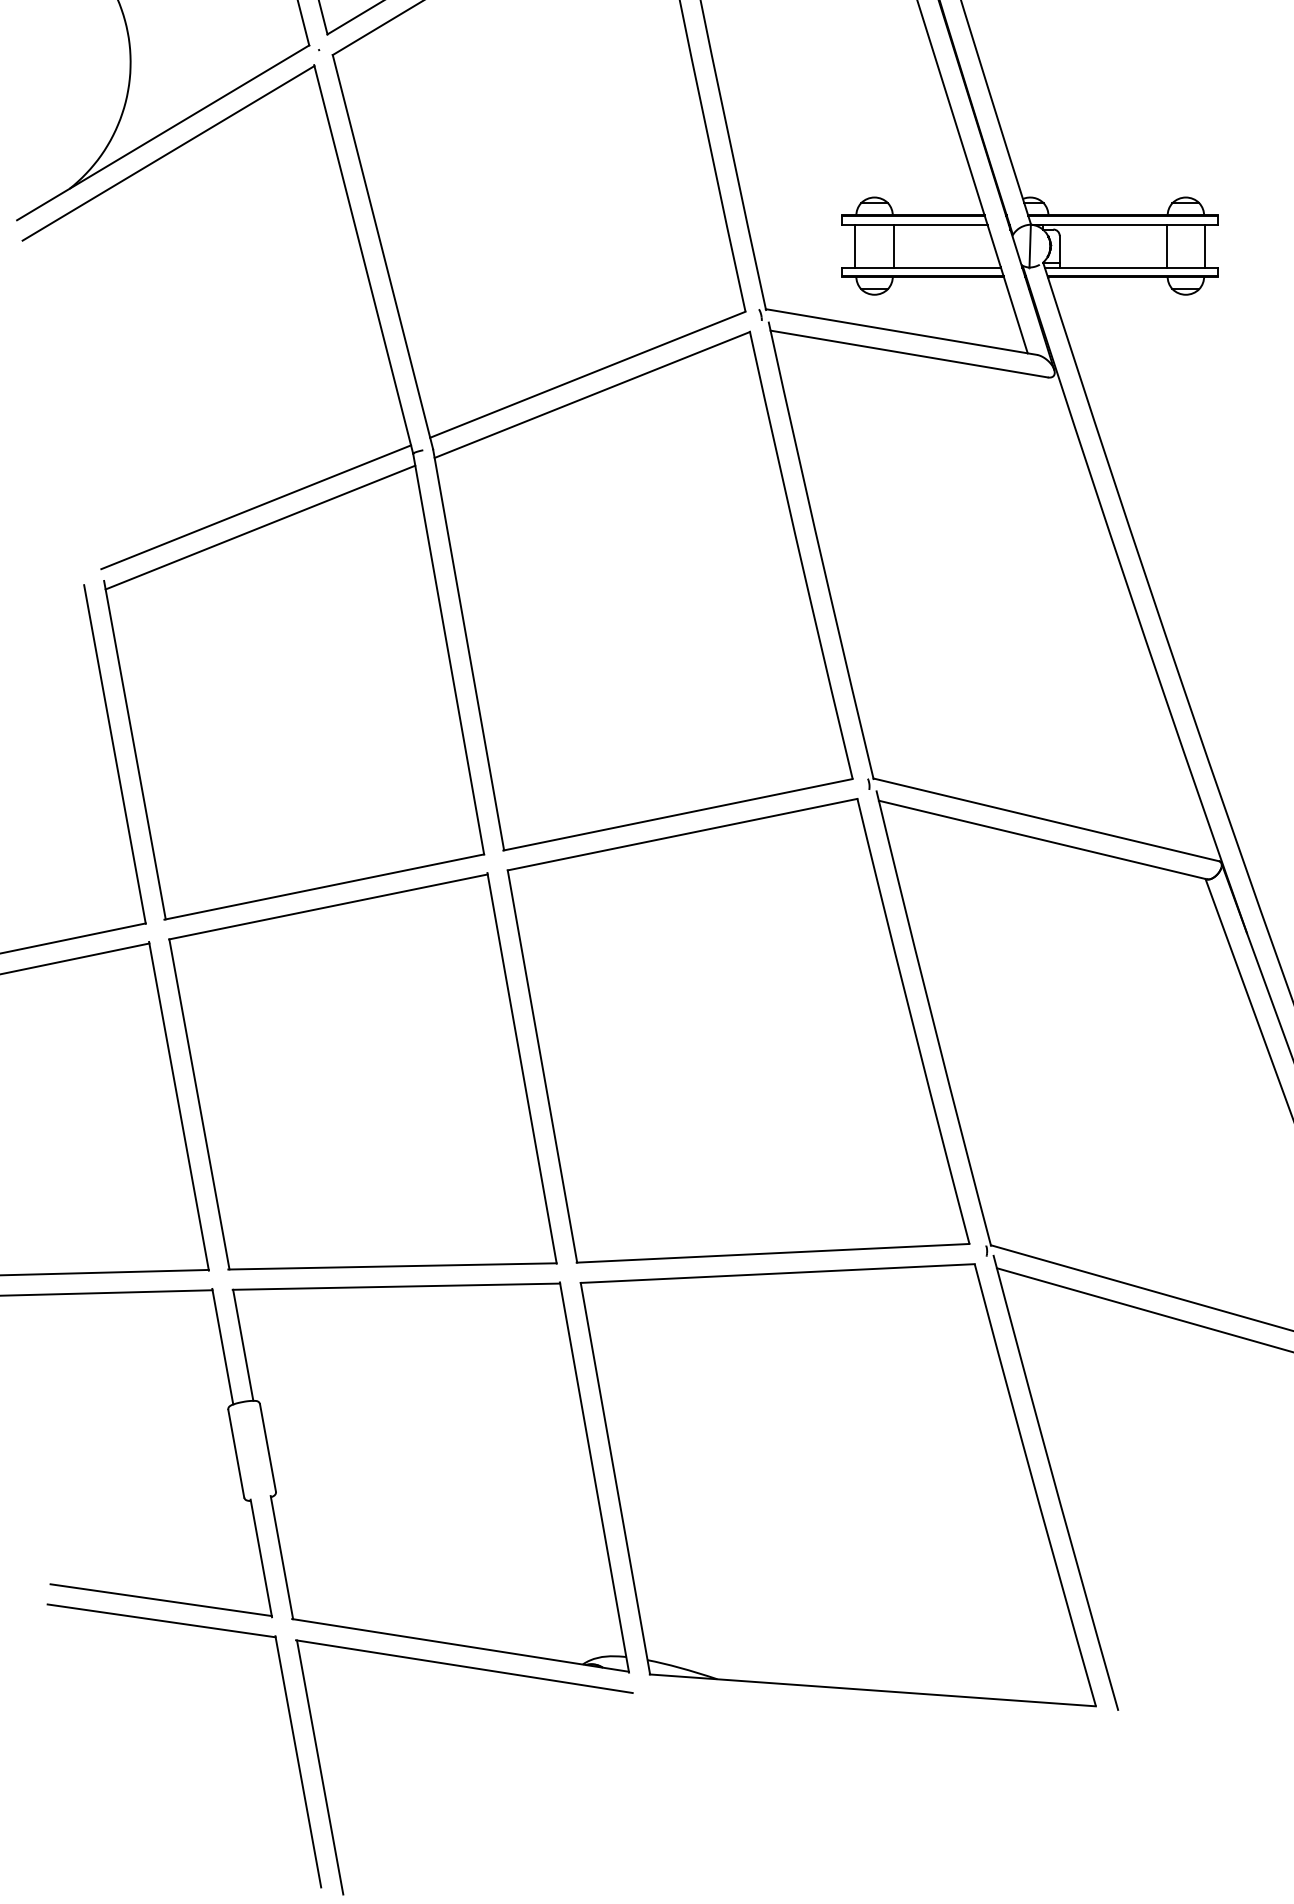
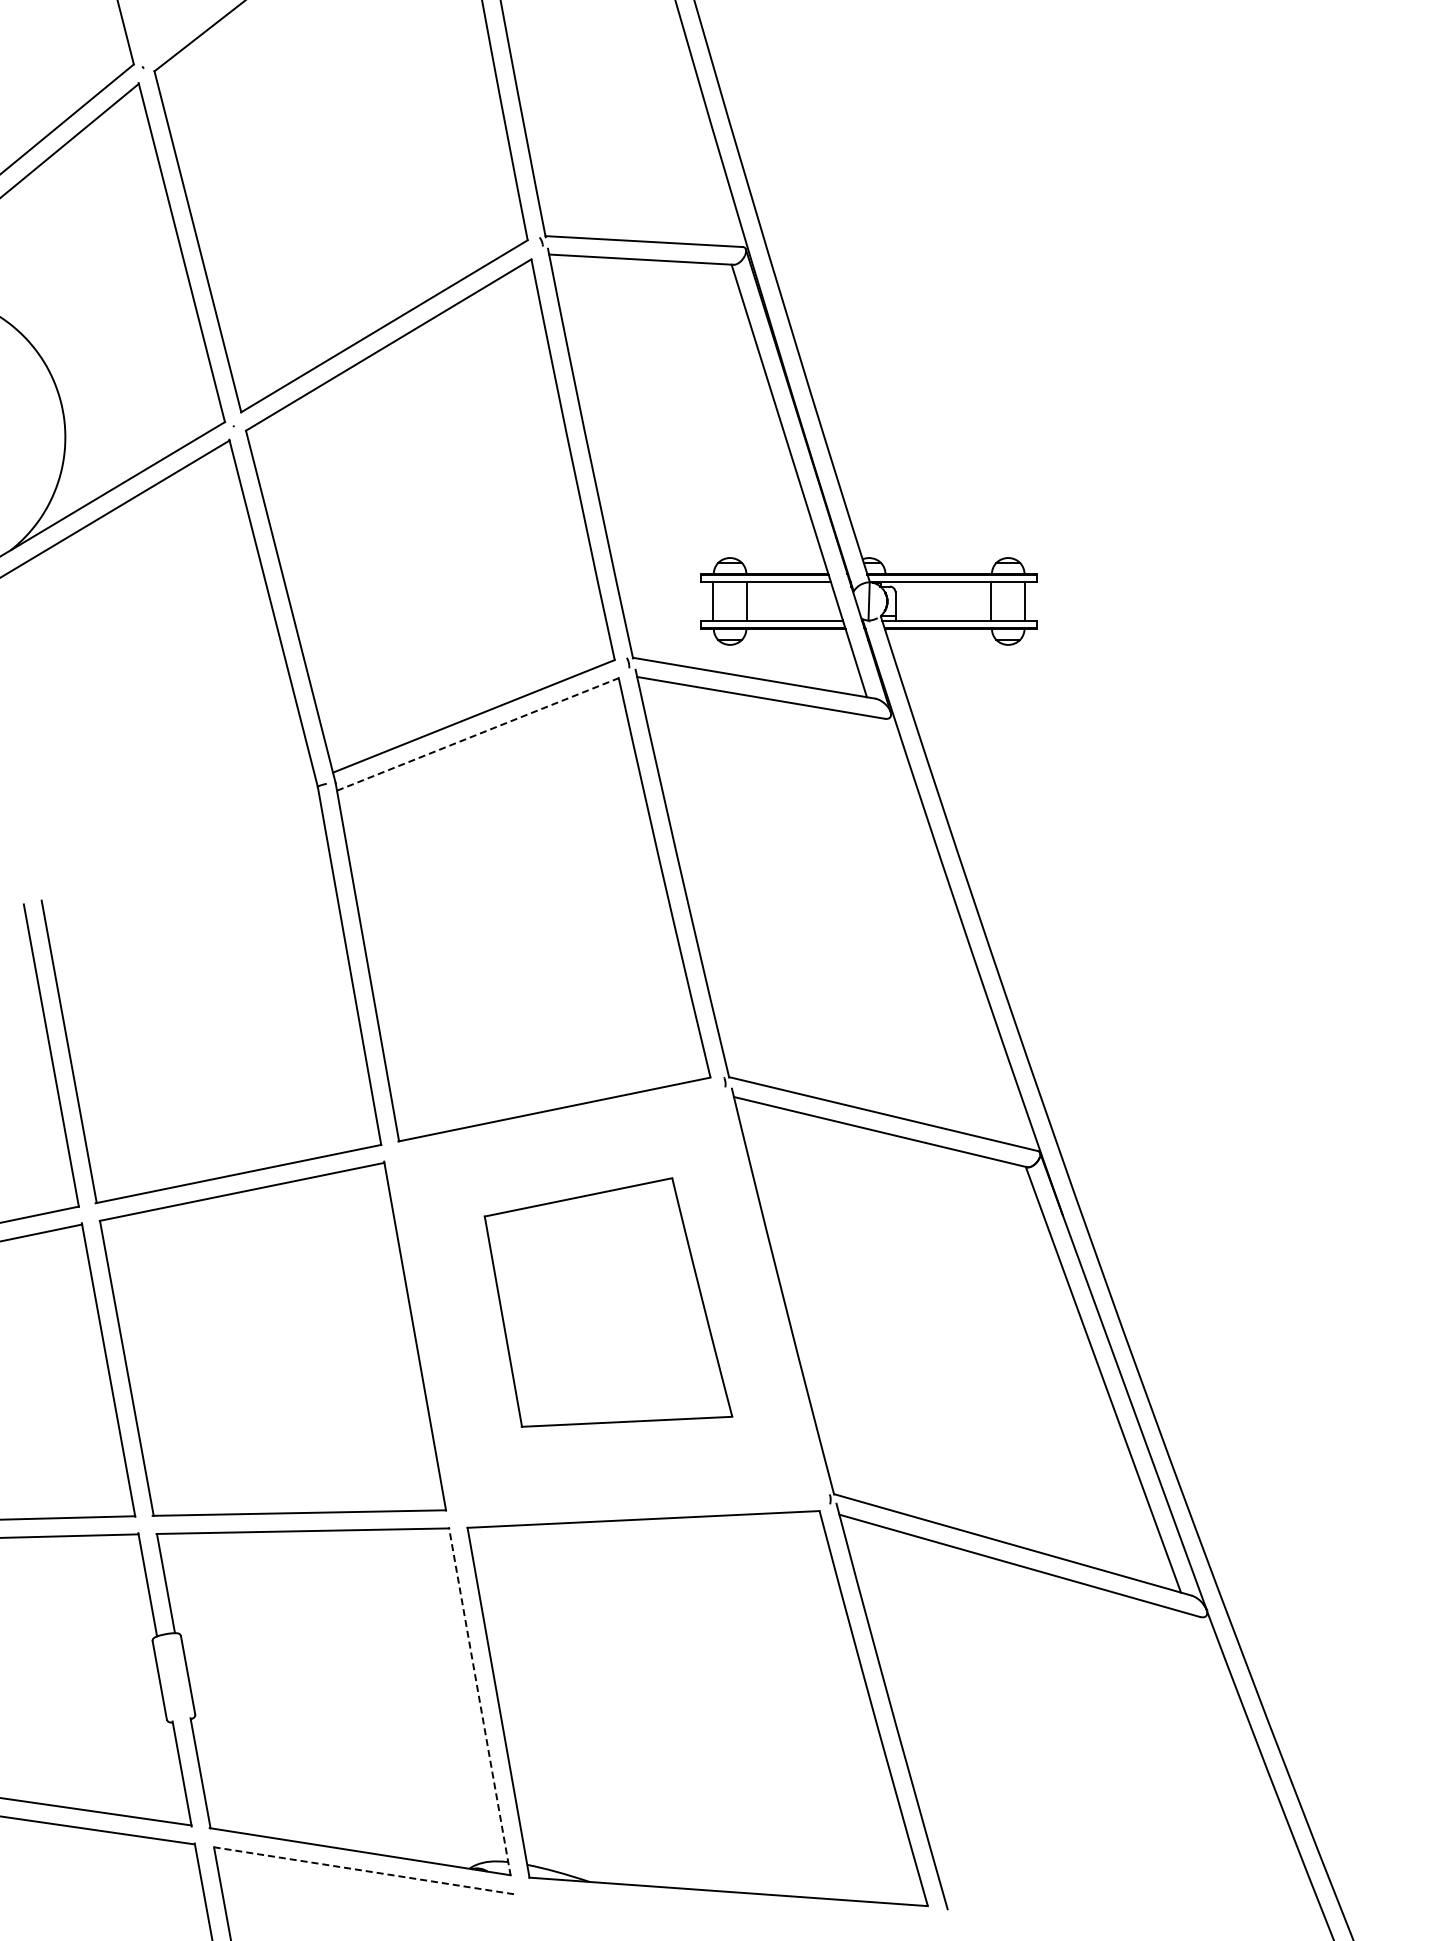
line: (591, 395) -> (477, 734), solid -> dashed
line: (256, 506) -> (177, 834), removed
line: (260, 527) -> (181, 852), removed
part: (738, 1030) -> (608, 1302), size x0.6
line: (594, 1477) -> (479, 1701), solid -> dashed
line: (464, 1666) -> (363, 1870), solid -> dashed

